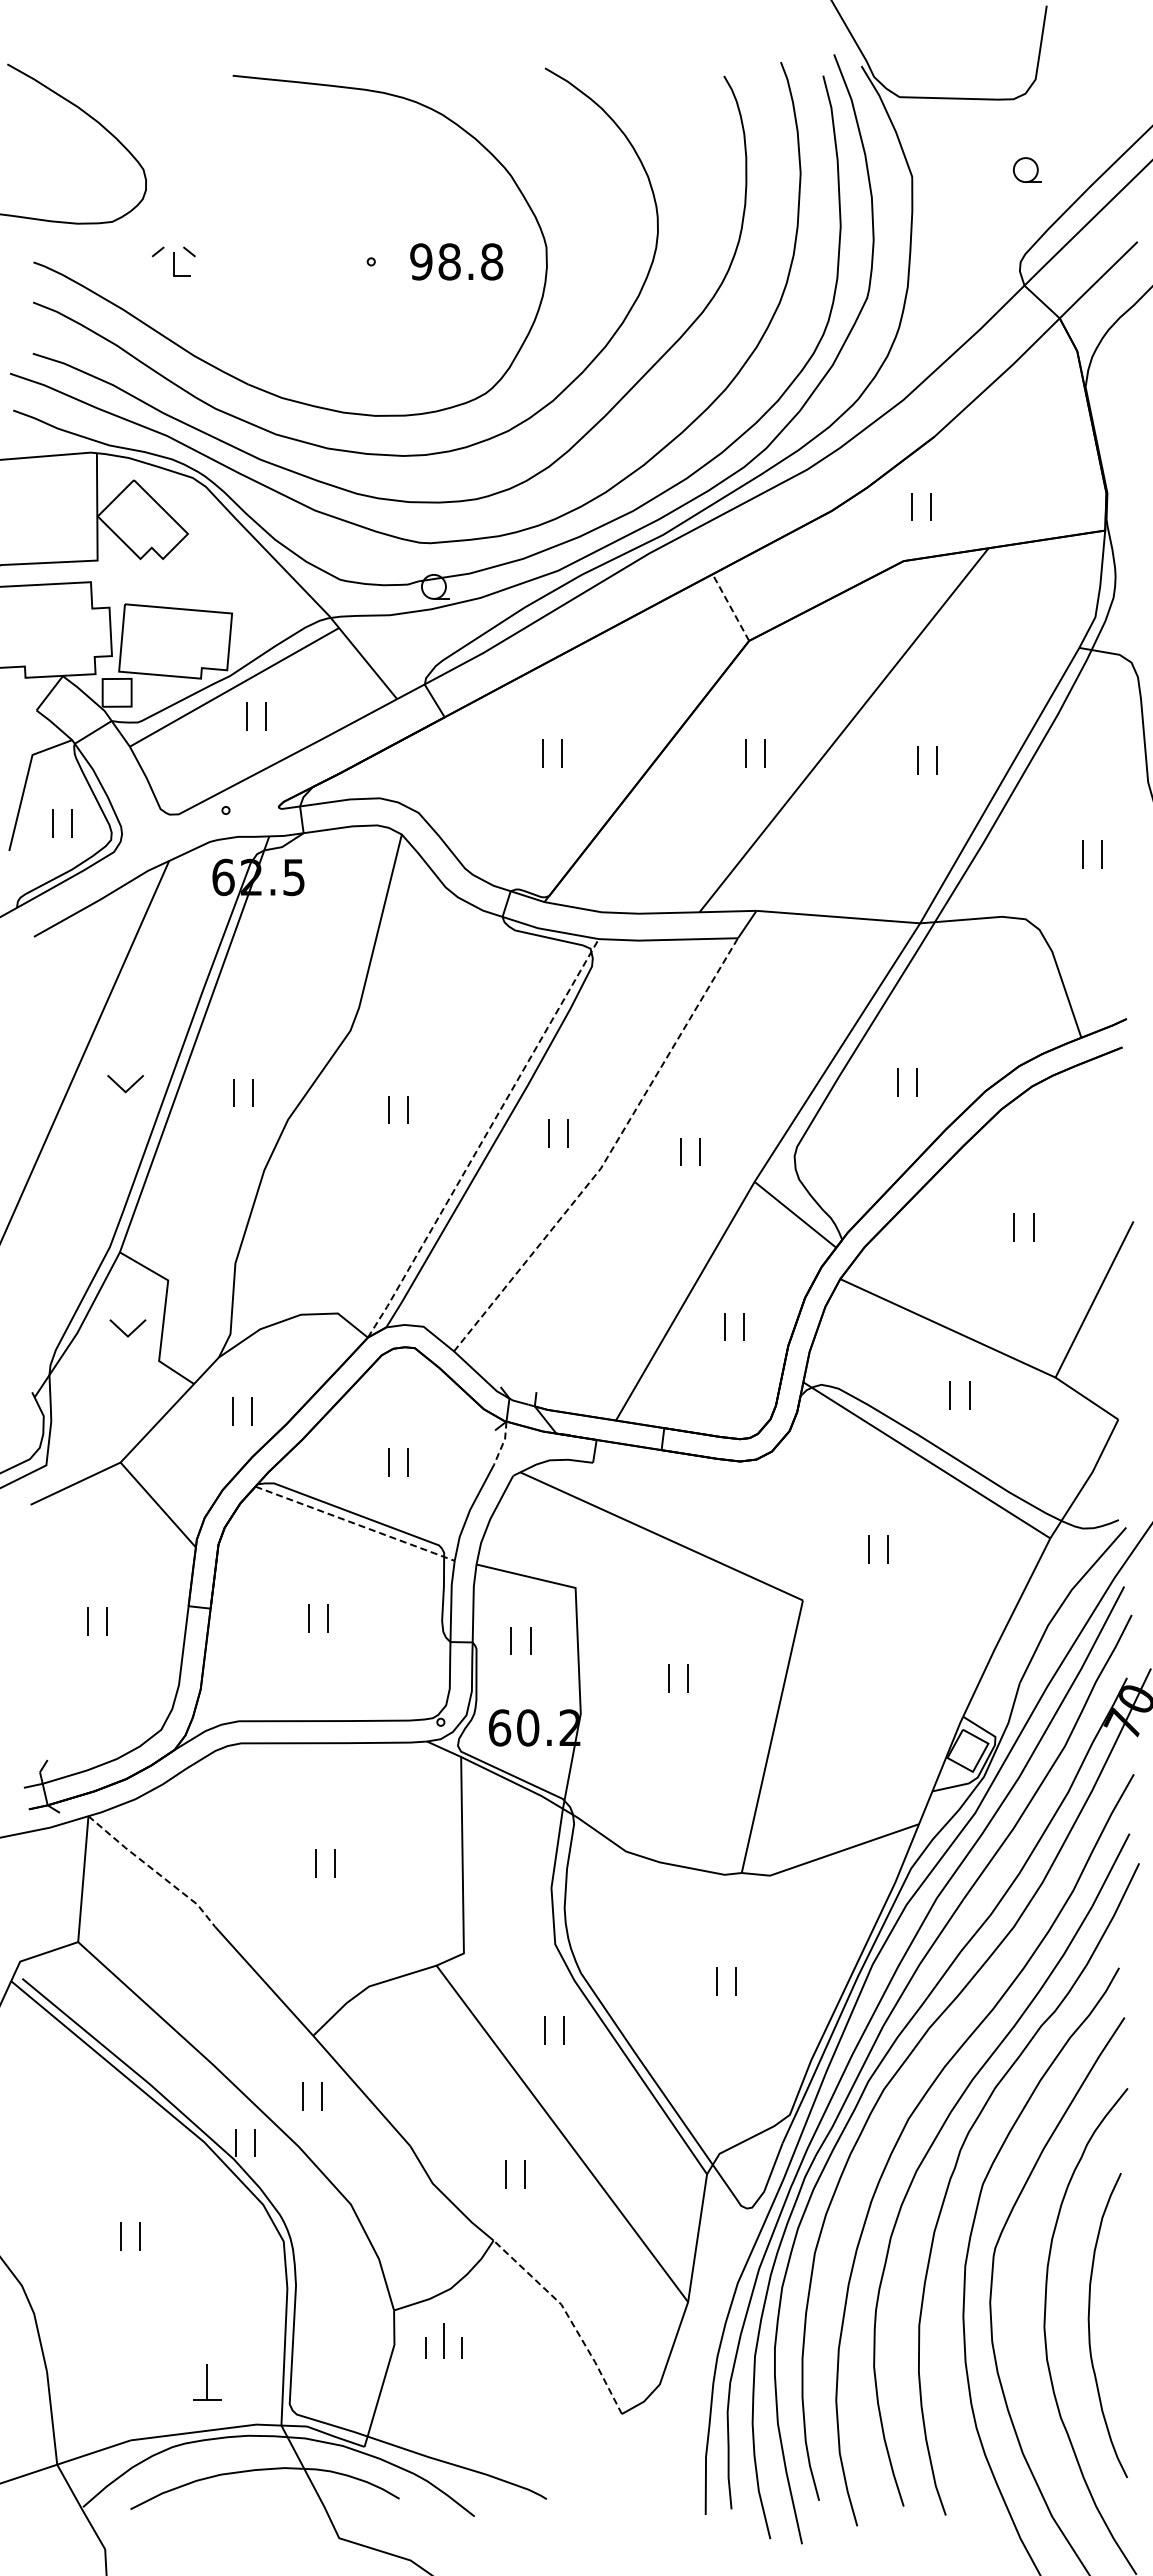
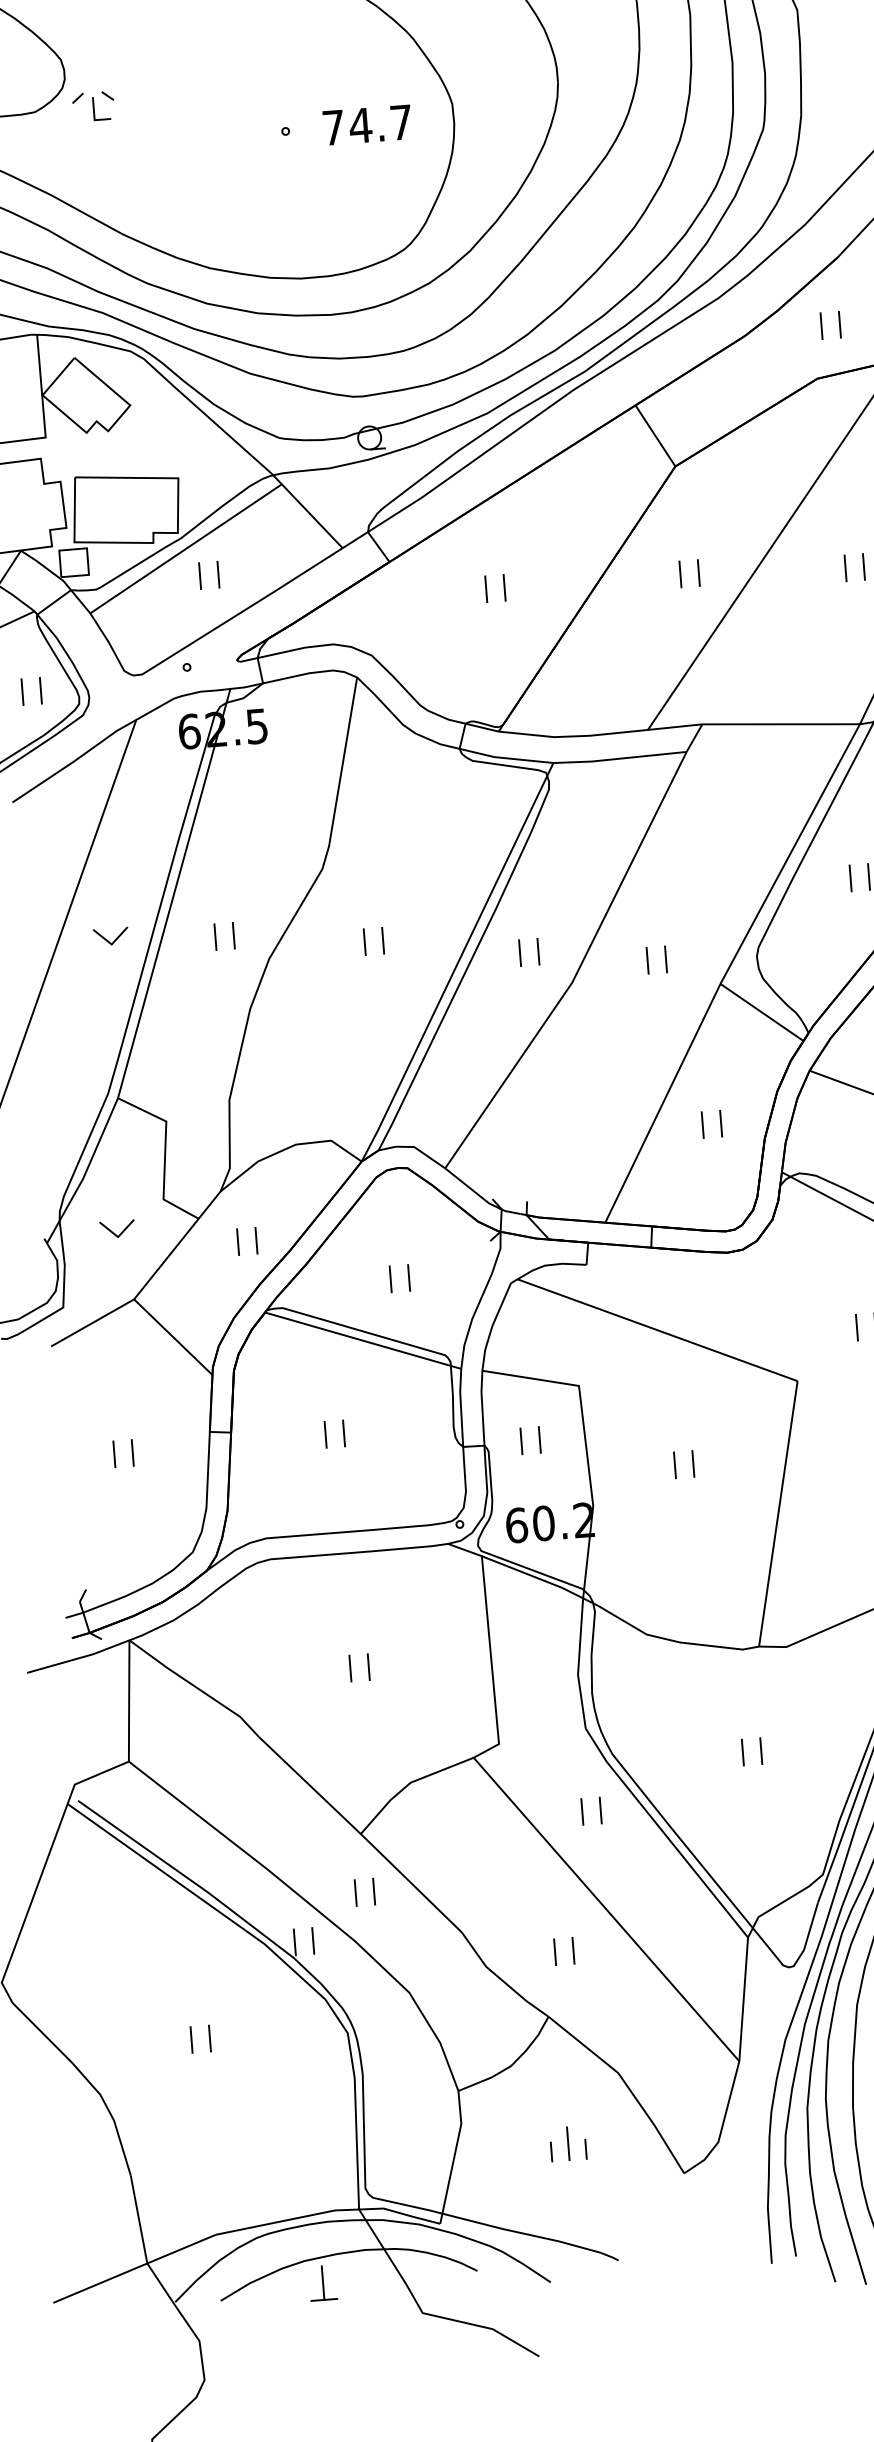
part: (173, 261) -> (93, 106), moved
text: (456, 261) -> (367, 124), 98.8 -> 74.7
line: (730, 607) -> (655, 435), dashed -> solid
line: (484, 1138) -> (458, 962), dashed -> solid
line: (609, 1154) -> (579, 968), dashed -> solid
part: (127, 1328) -> (117, 1229), moved
line: (503, 1443) -> (499, 1252), dashed -> solid
line: (356, 1524) -> (364, 1341), dashed -> solid
line: (153, 1869) -> (195, 1686), dashed -> solid
line: (569, 2318) -> (626, 2085), dashed -> solid
part: (443, 2340) -> (567, 2143), moved
part: (207, 2382) -> (323, 2283), moved

